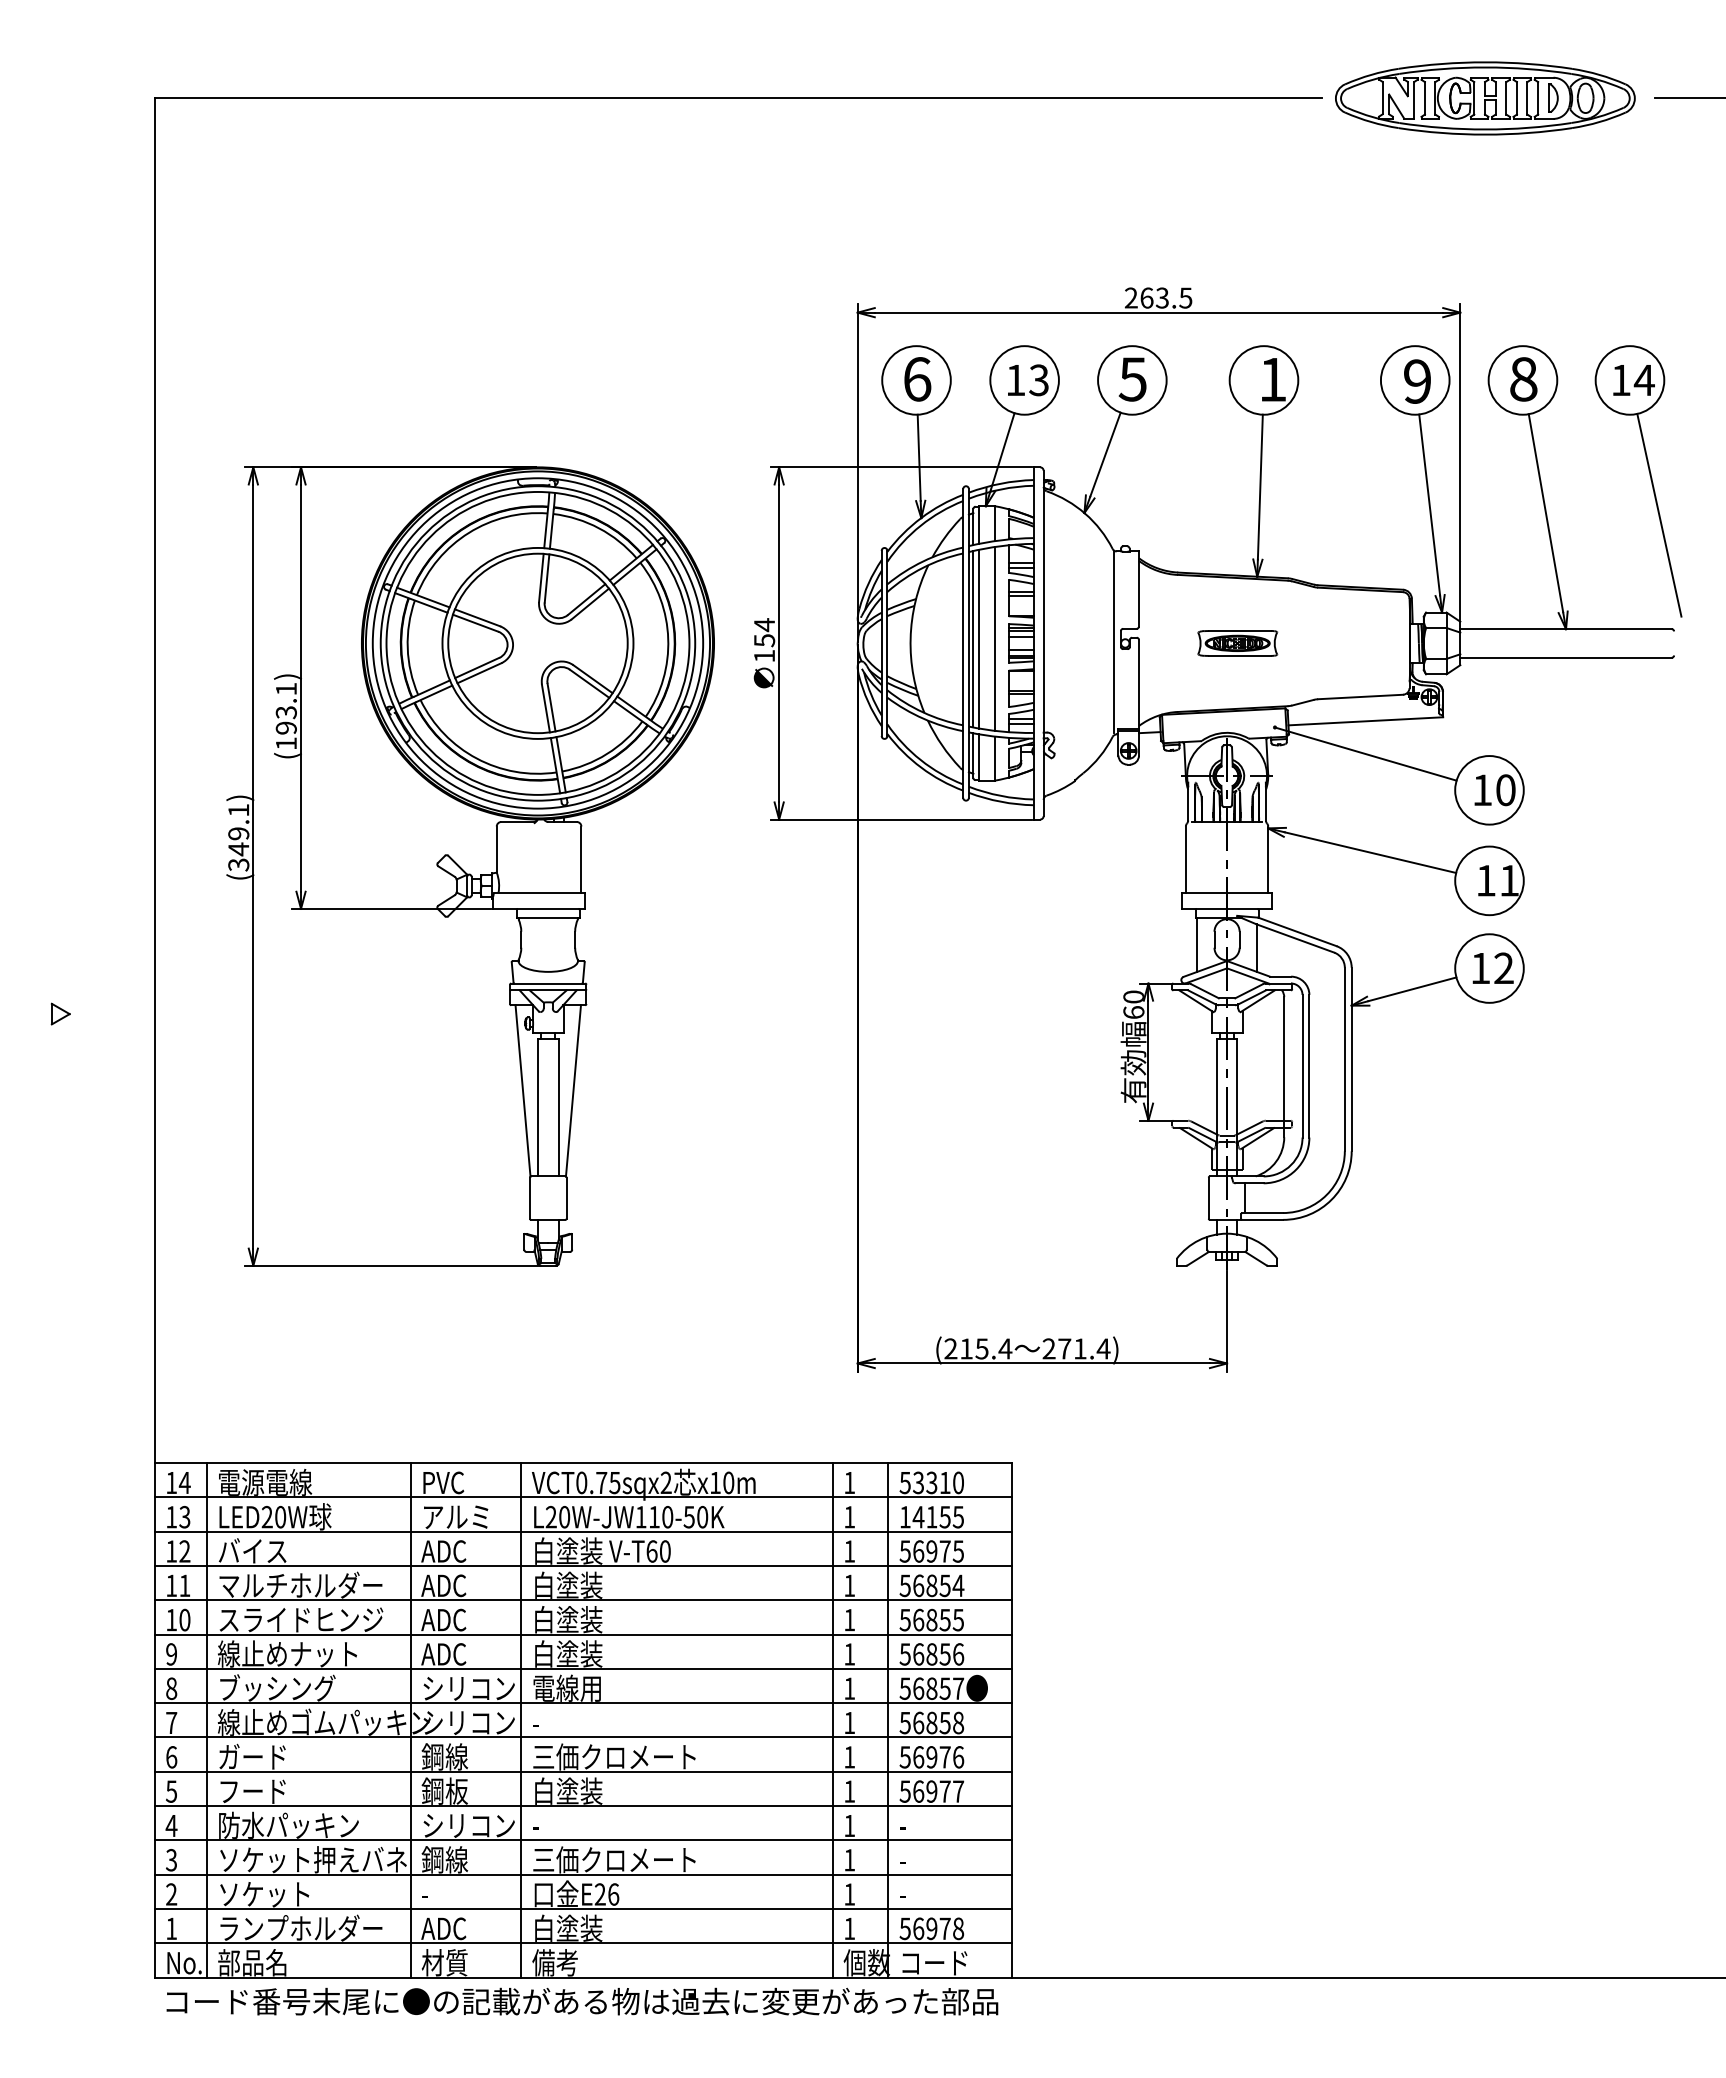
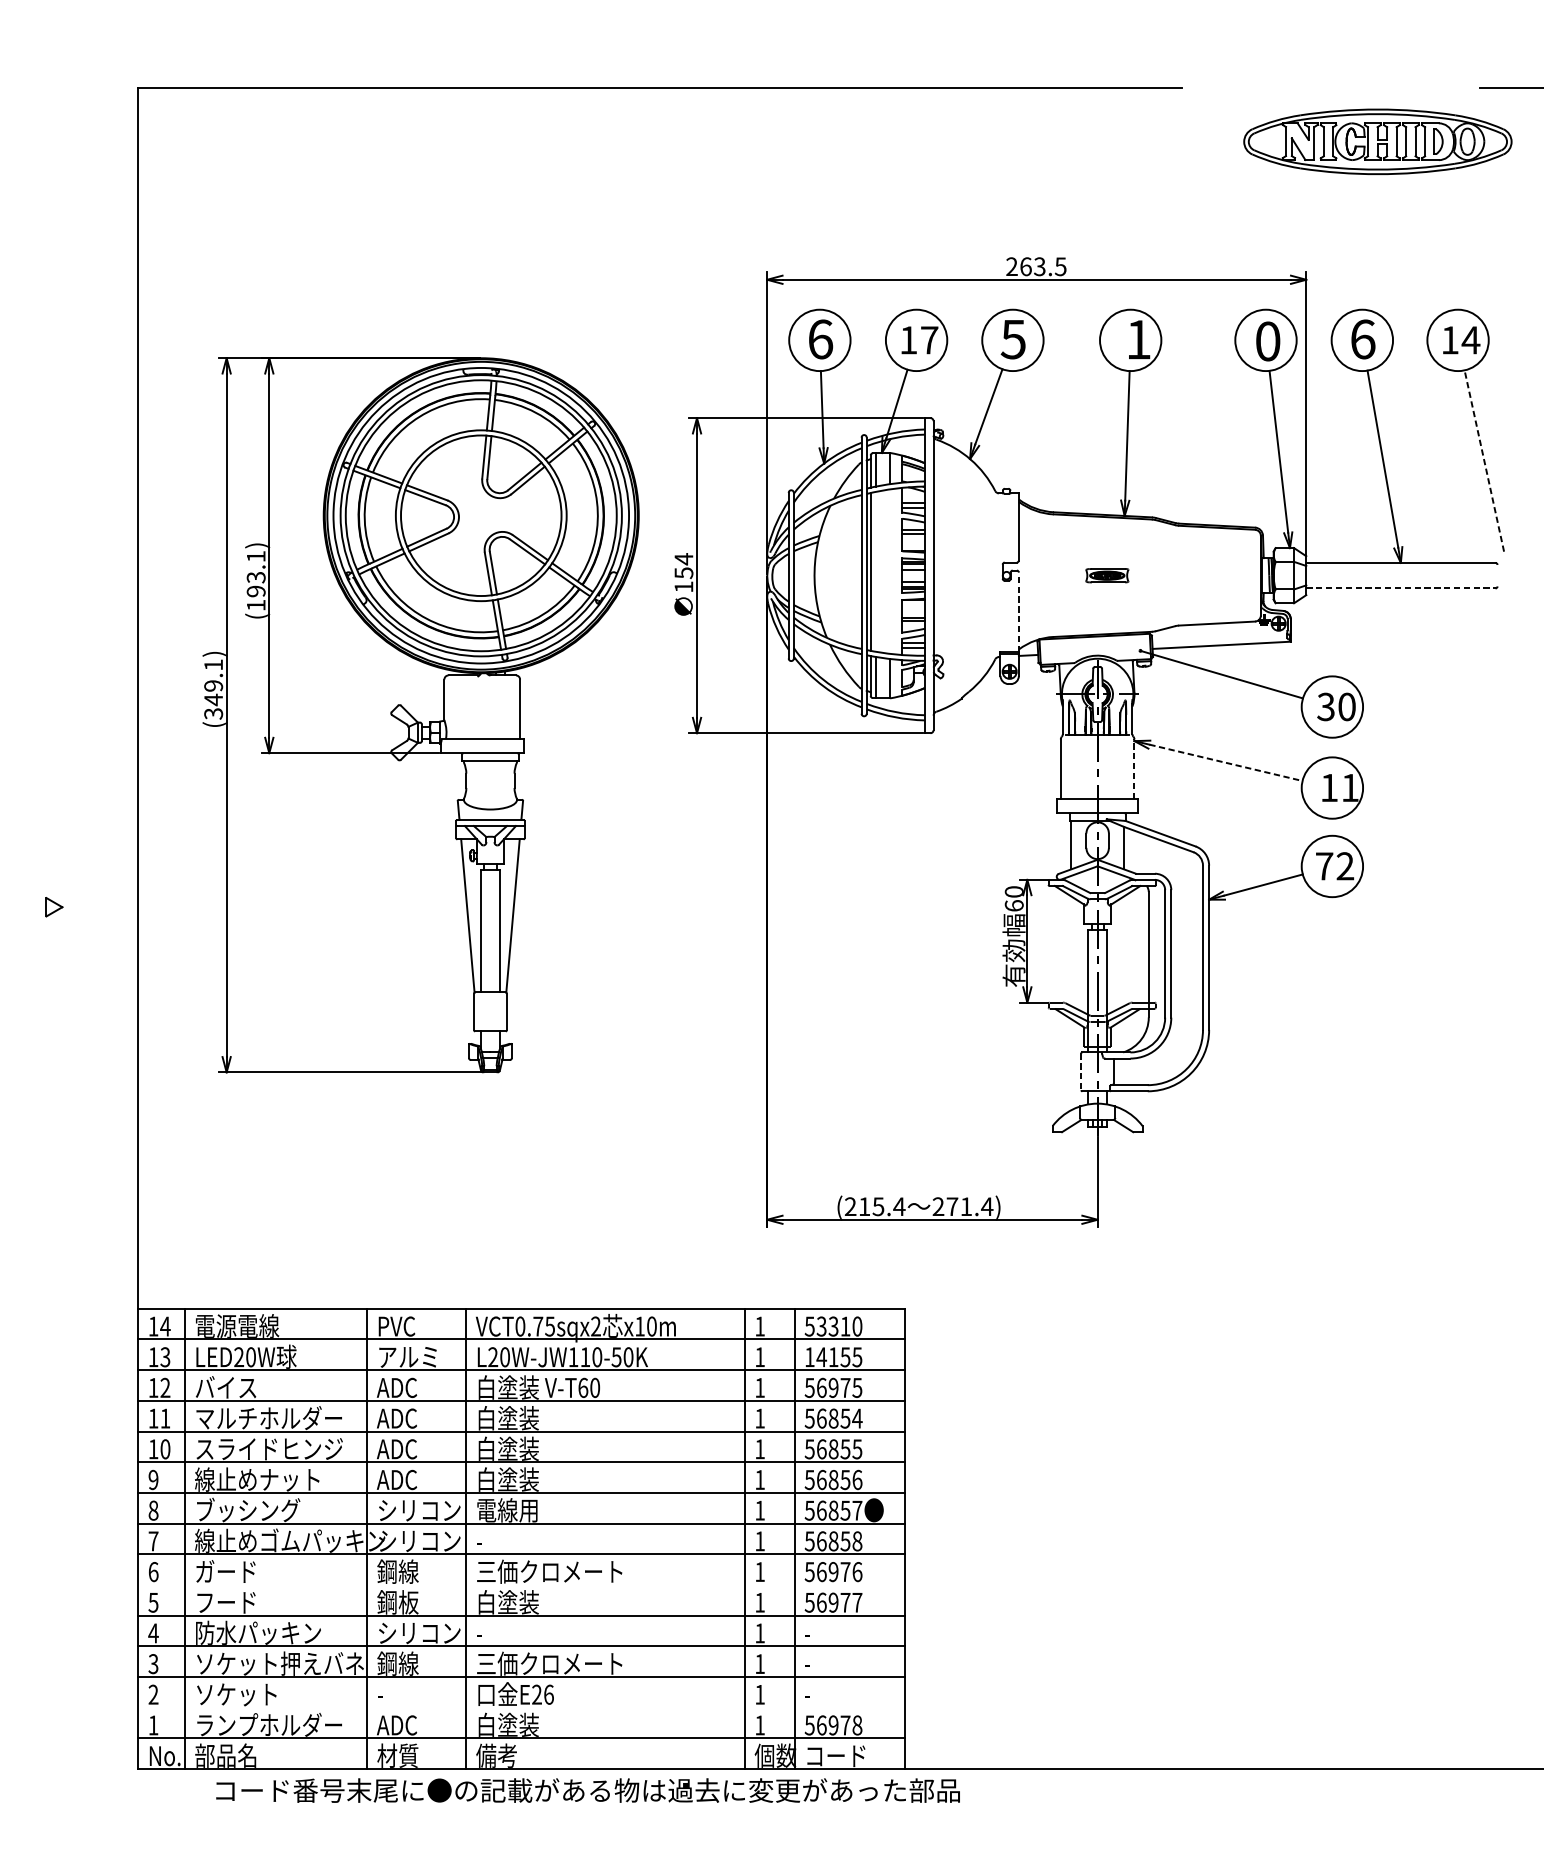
part: (1485, 98) -> (1378, 141), moved
text: (1523, 379) -> (1362, 339), 8 -> 6
text: (1038, 380) -> (928, 340), 13 -> 17
text: (1417, 381) -> (1268, 341), 9 -> 0
line: (1659, 515) -> (1484, 461), solid -> dashed
line: (979, 638) -> (876, 571), removed
line: (995, 638) -> (890, 571), removed
line: (1113, 641) -> (996, 573), removed
part: (1237, 643) -> (1106, 575), size x0.6
line: (1566, 657) -> (1401, 588), solid -> dashed
line: (1139, 683) -> (1019, 611), solid -> dashed
text: (1481, 790) -> (1325, 707), 10 -> 30
line: (1370, 852) -> (1225, 762), solid -> dashed
line: (1268, 859) -> (1134, 768), solid -> dashed
part: (470, 866) -> (420, 715), moved
text: (1480, 968) -> (1324, 866), 12 -> 72
line: (1208, 1198) -> (1081, 1072), solid -> dashed
line: (582, 1771) -> (521, 1584), removed
line: (582, 1908) -> (521, 1707), removed
text: (582, 2001) -> (588, 1790), moved

